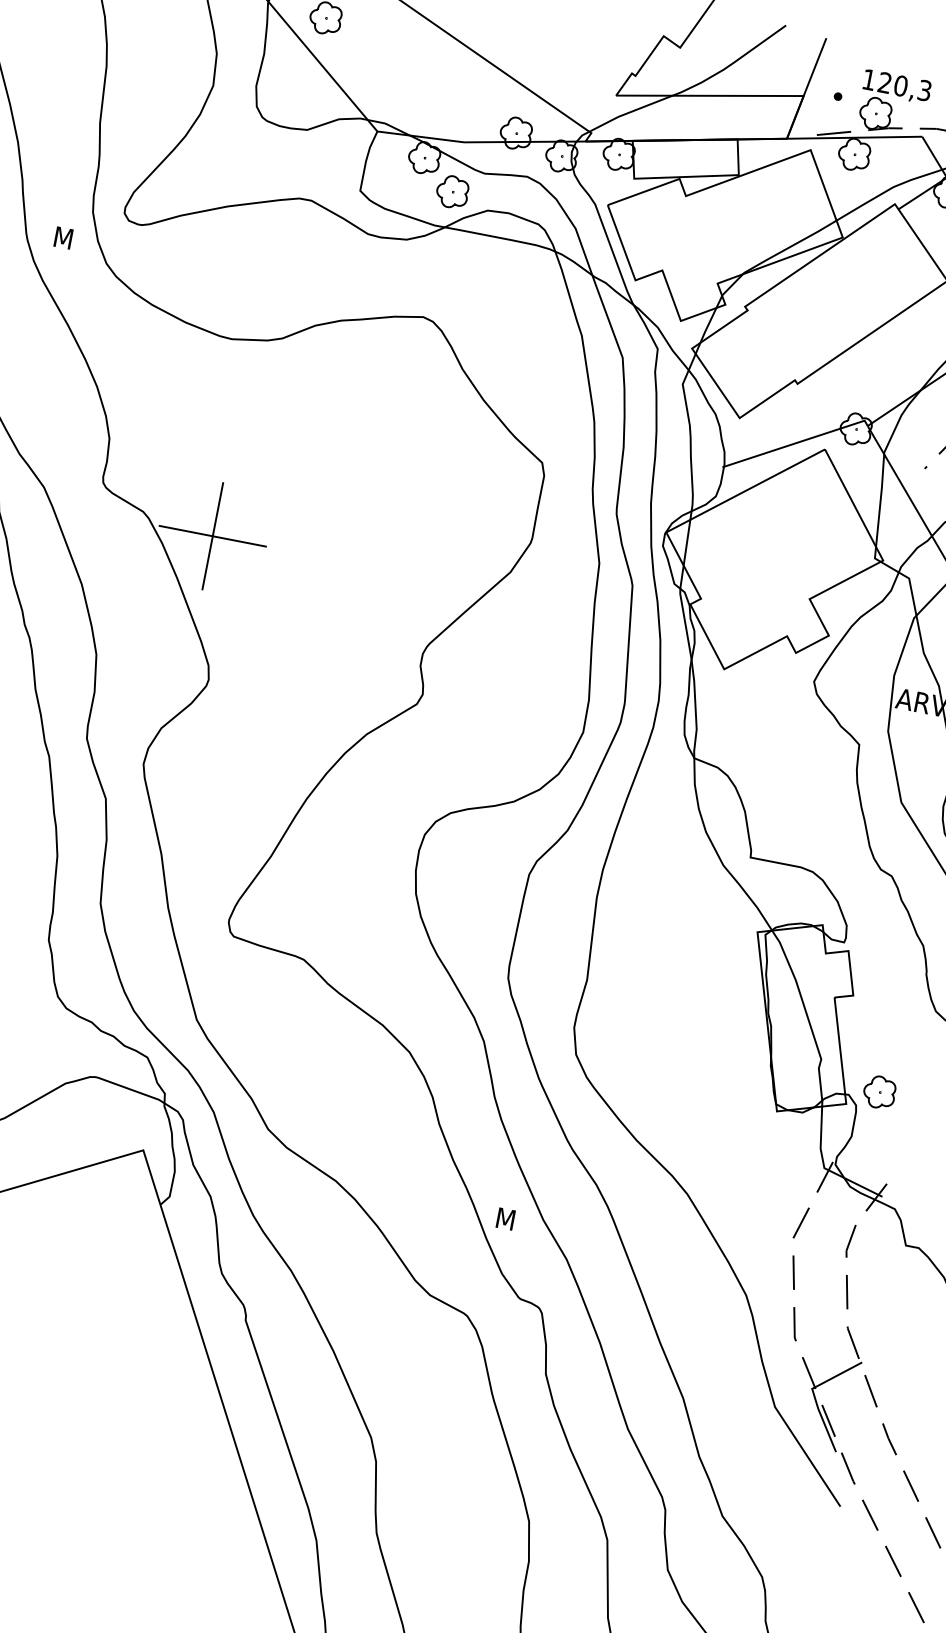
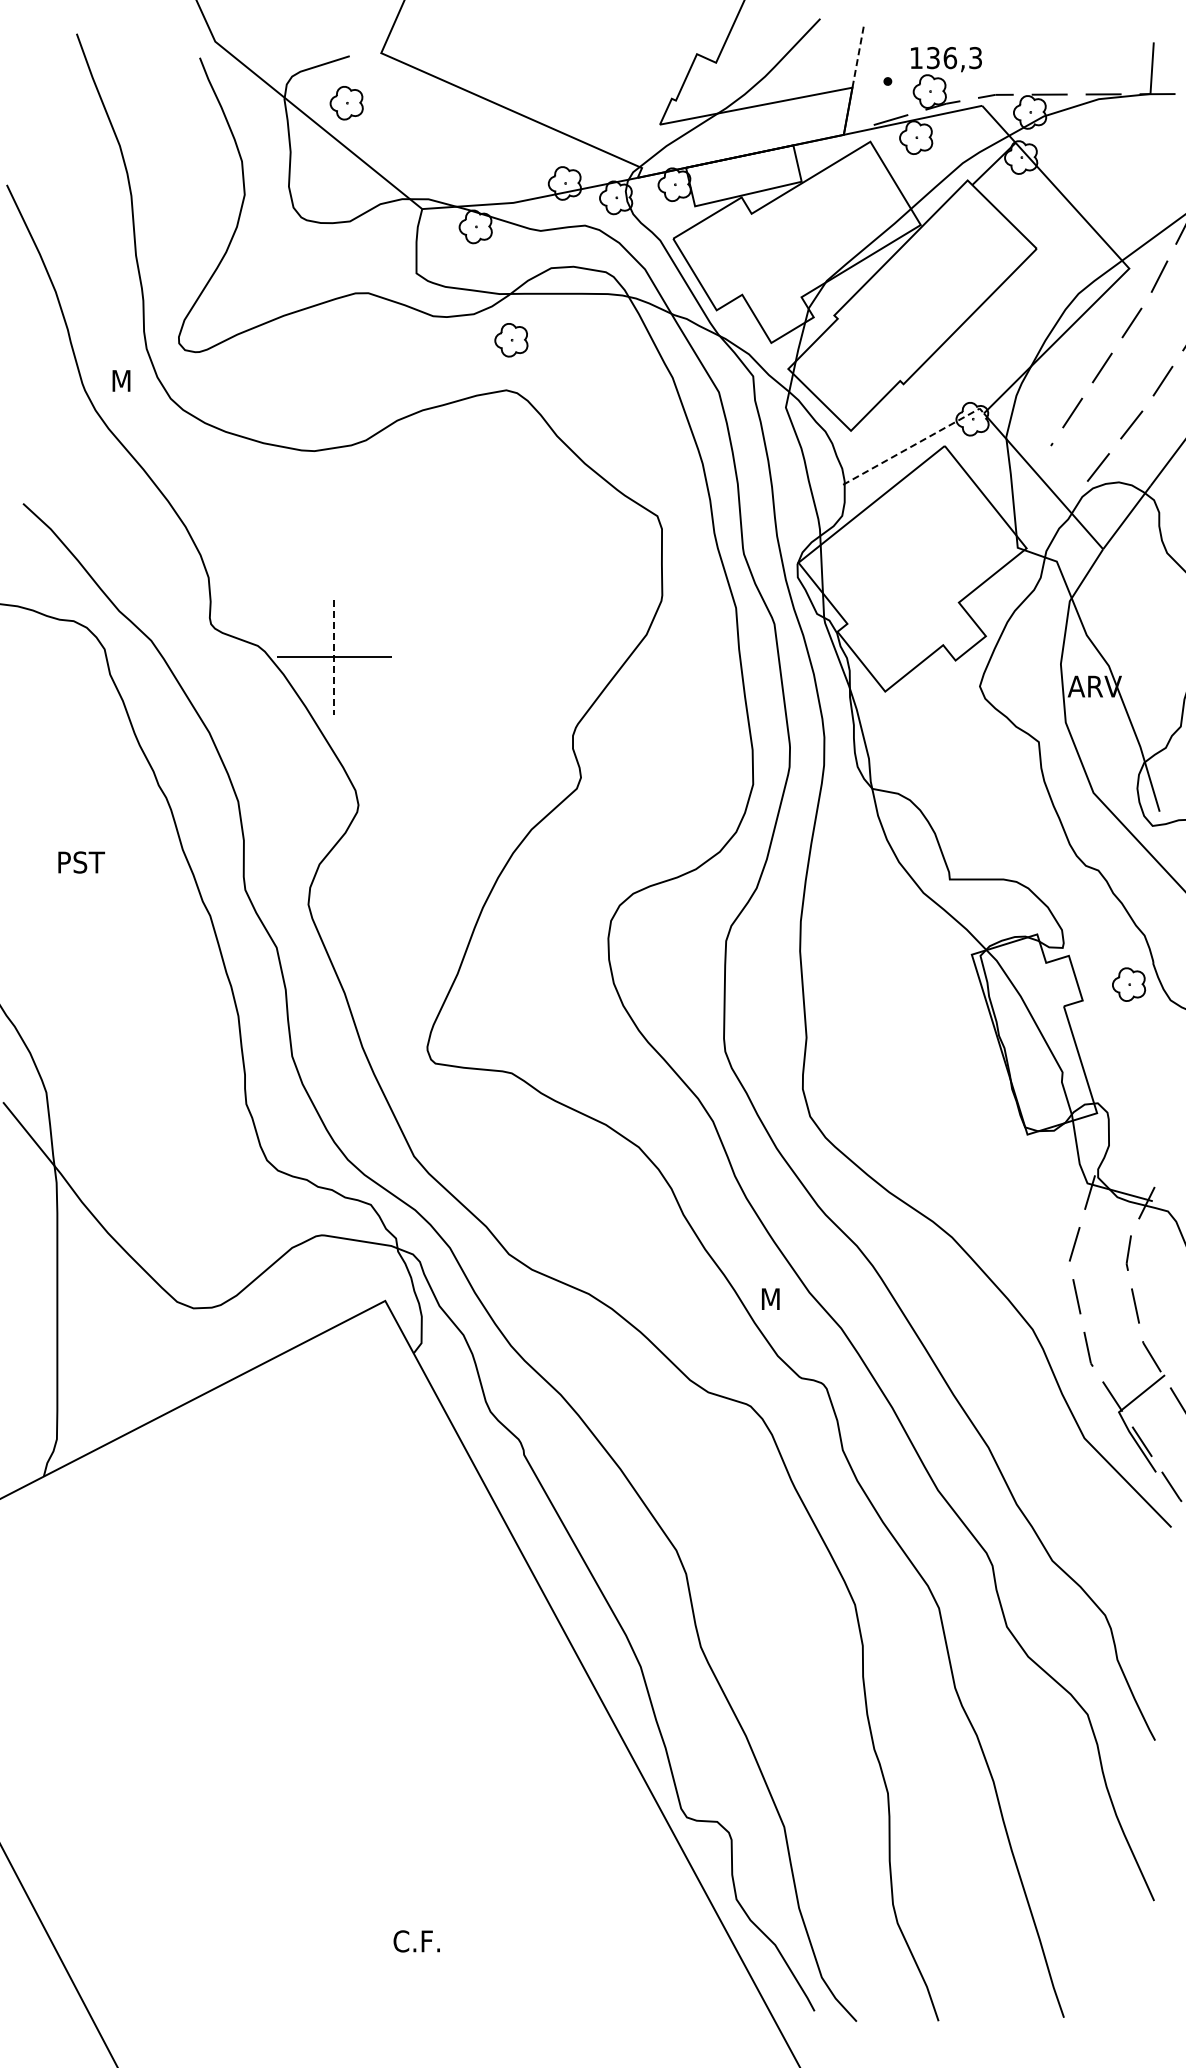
line: (815, 66) -> (858, 55), solid -> dashed
text: (893, 85) -> (942, 58), 120,3 -> 136,3
part: (452, 192) -> (511, 340), moved
line: (797, 442) -> (915, 444), solid -> dashed
line: (213, 536) -> (334, 657), solid -> dashed
part: (880, 1092) -> (1129, 984), moved

